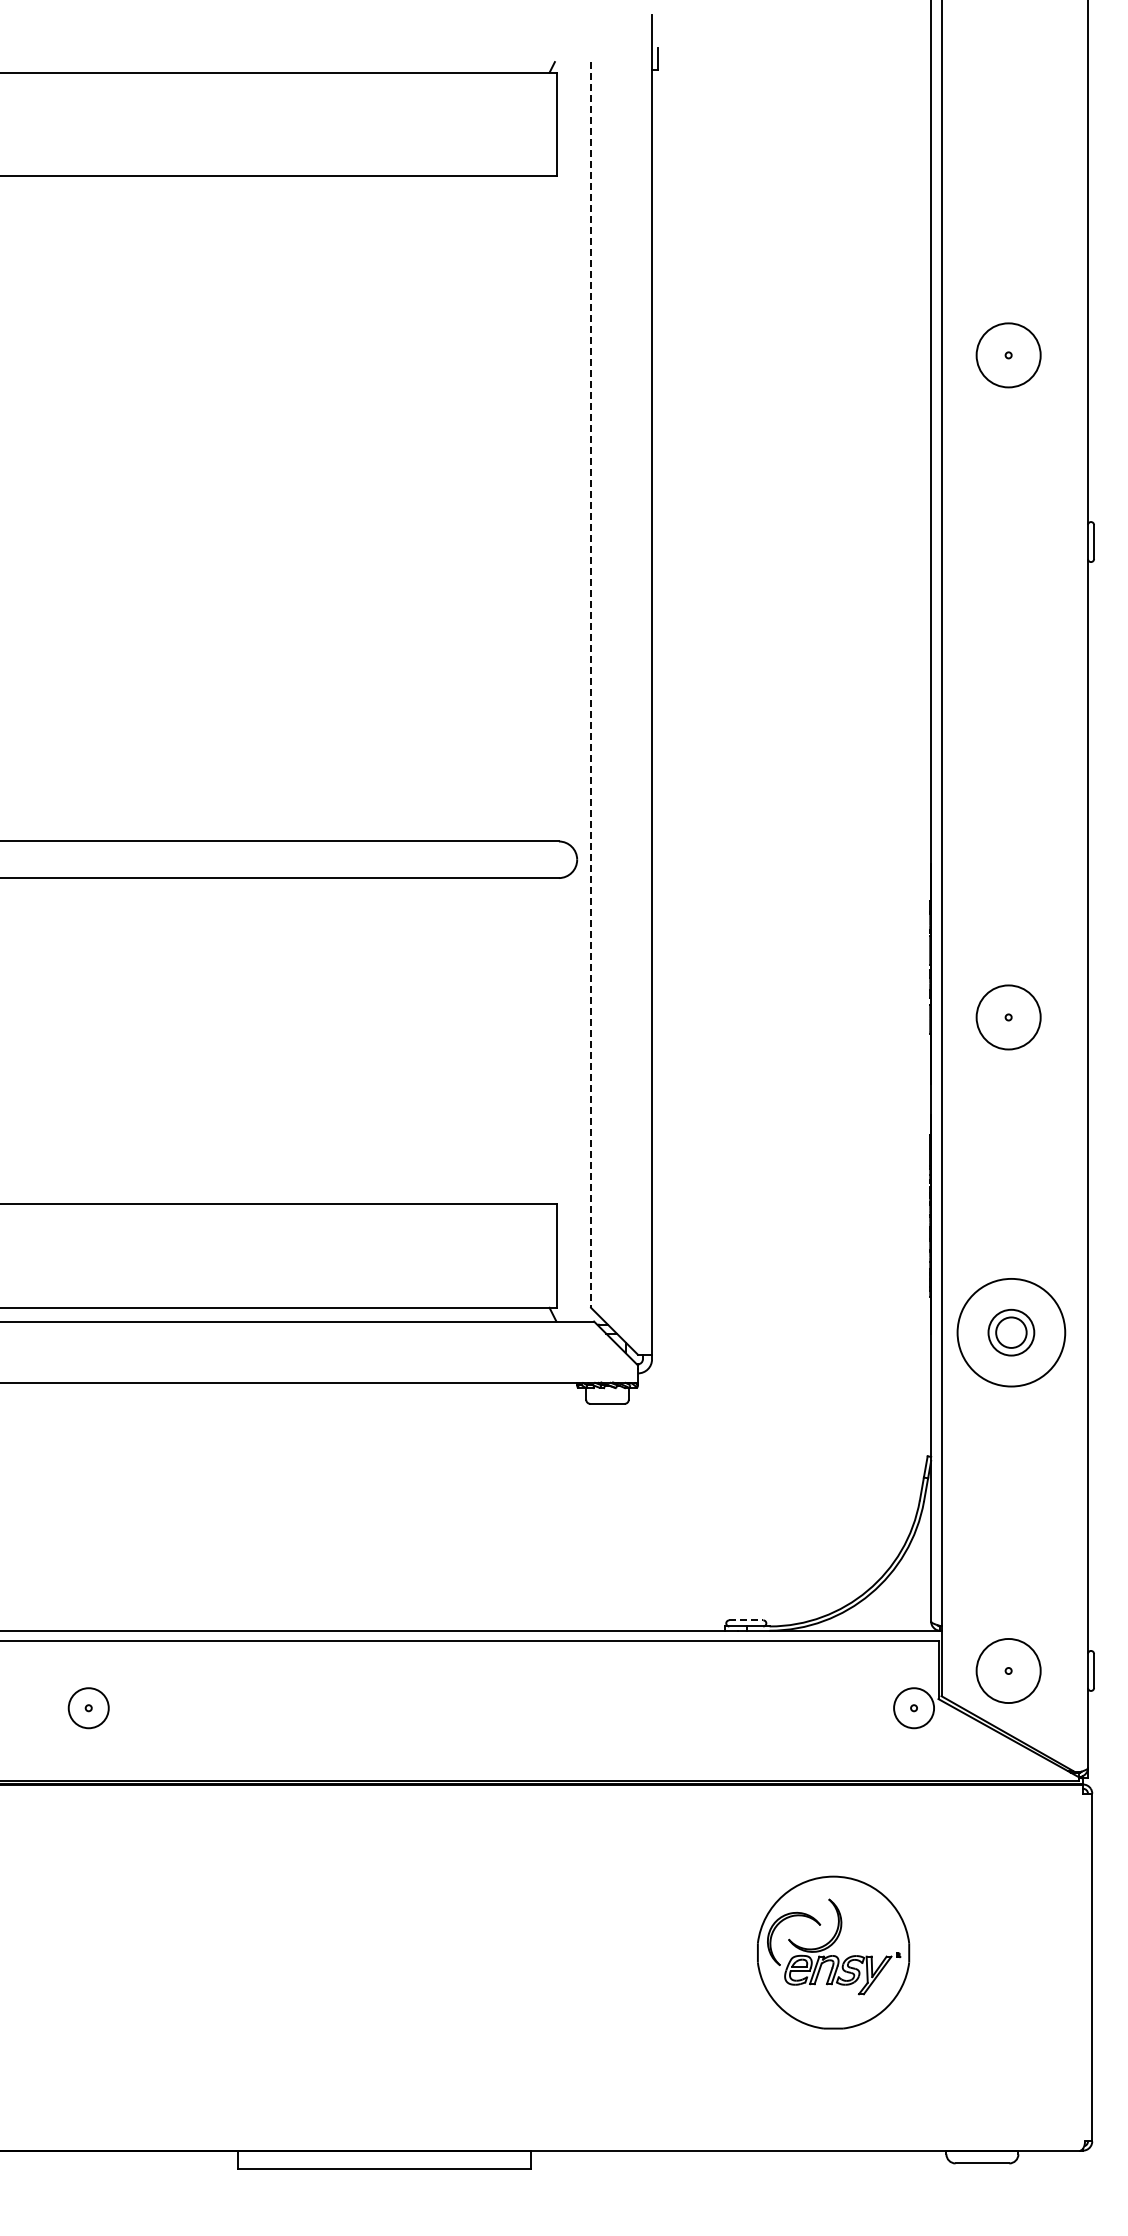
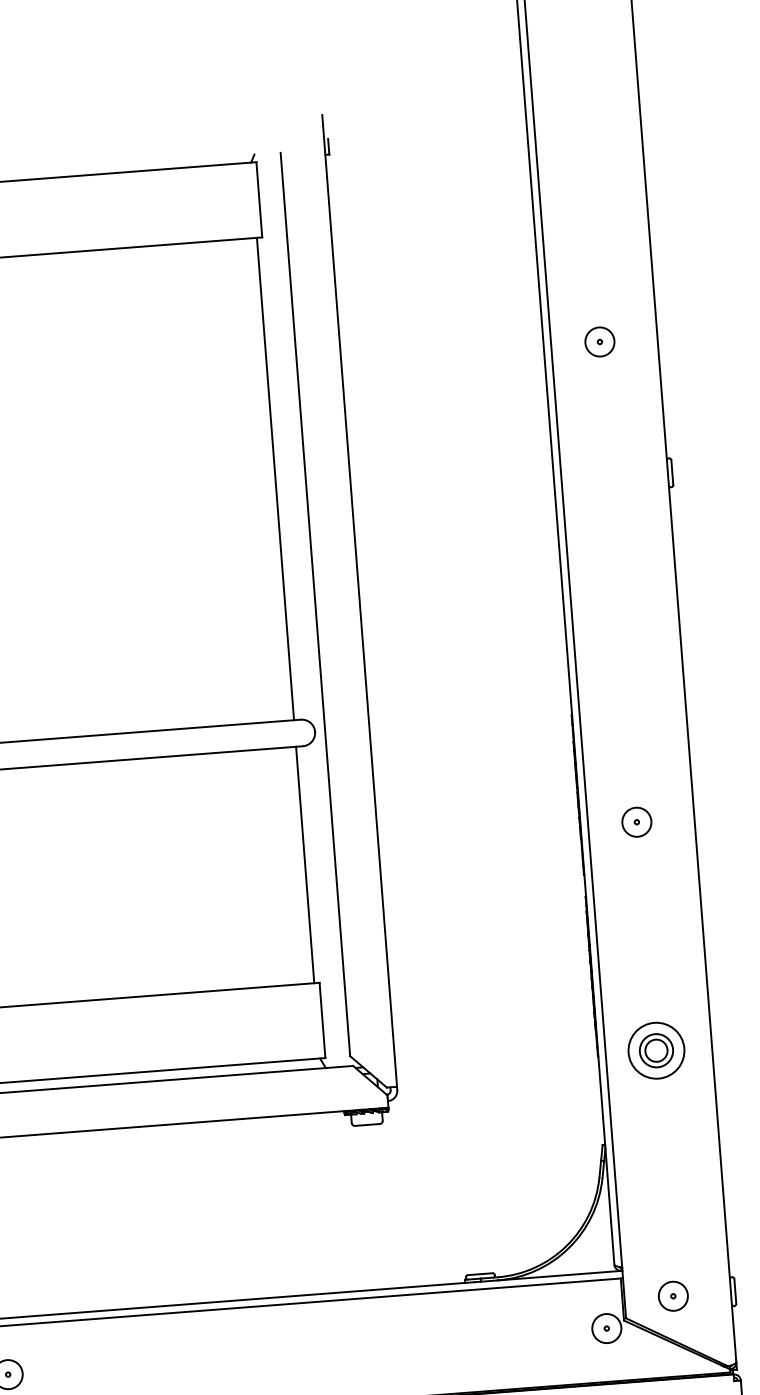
circle: (1008, 355) -> (599, 342), size x0.62
line: (549, 508) -> (275, 478), added
line: (591, 685) -> (315, 604), dashed -> solid
circle: (1008, 1017) -> (636, 822), size x0.62
line: (549, 1041) -> (305, 865), added
circle: (1010, 1332) -> (655, 1050), size x0.71
line: (746, 1620) -> (480, 1274), dashed -> solid
circle: (1008, 1670) -> (673, 1295), size x0.62

